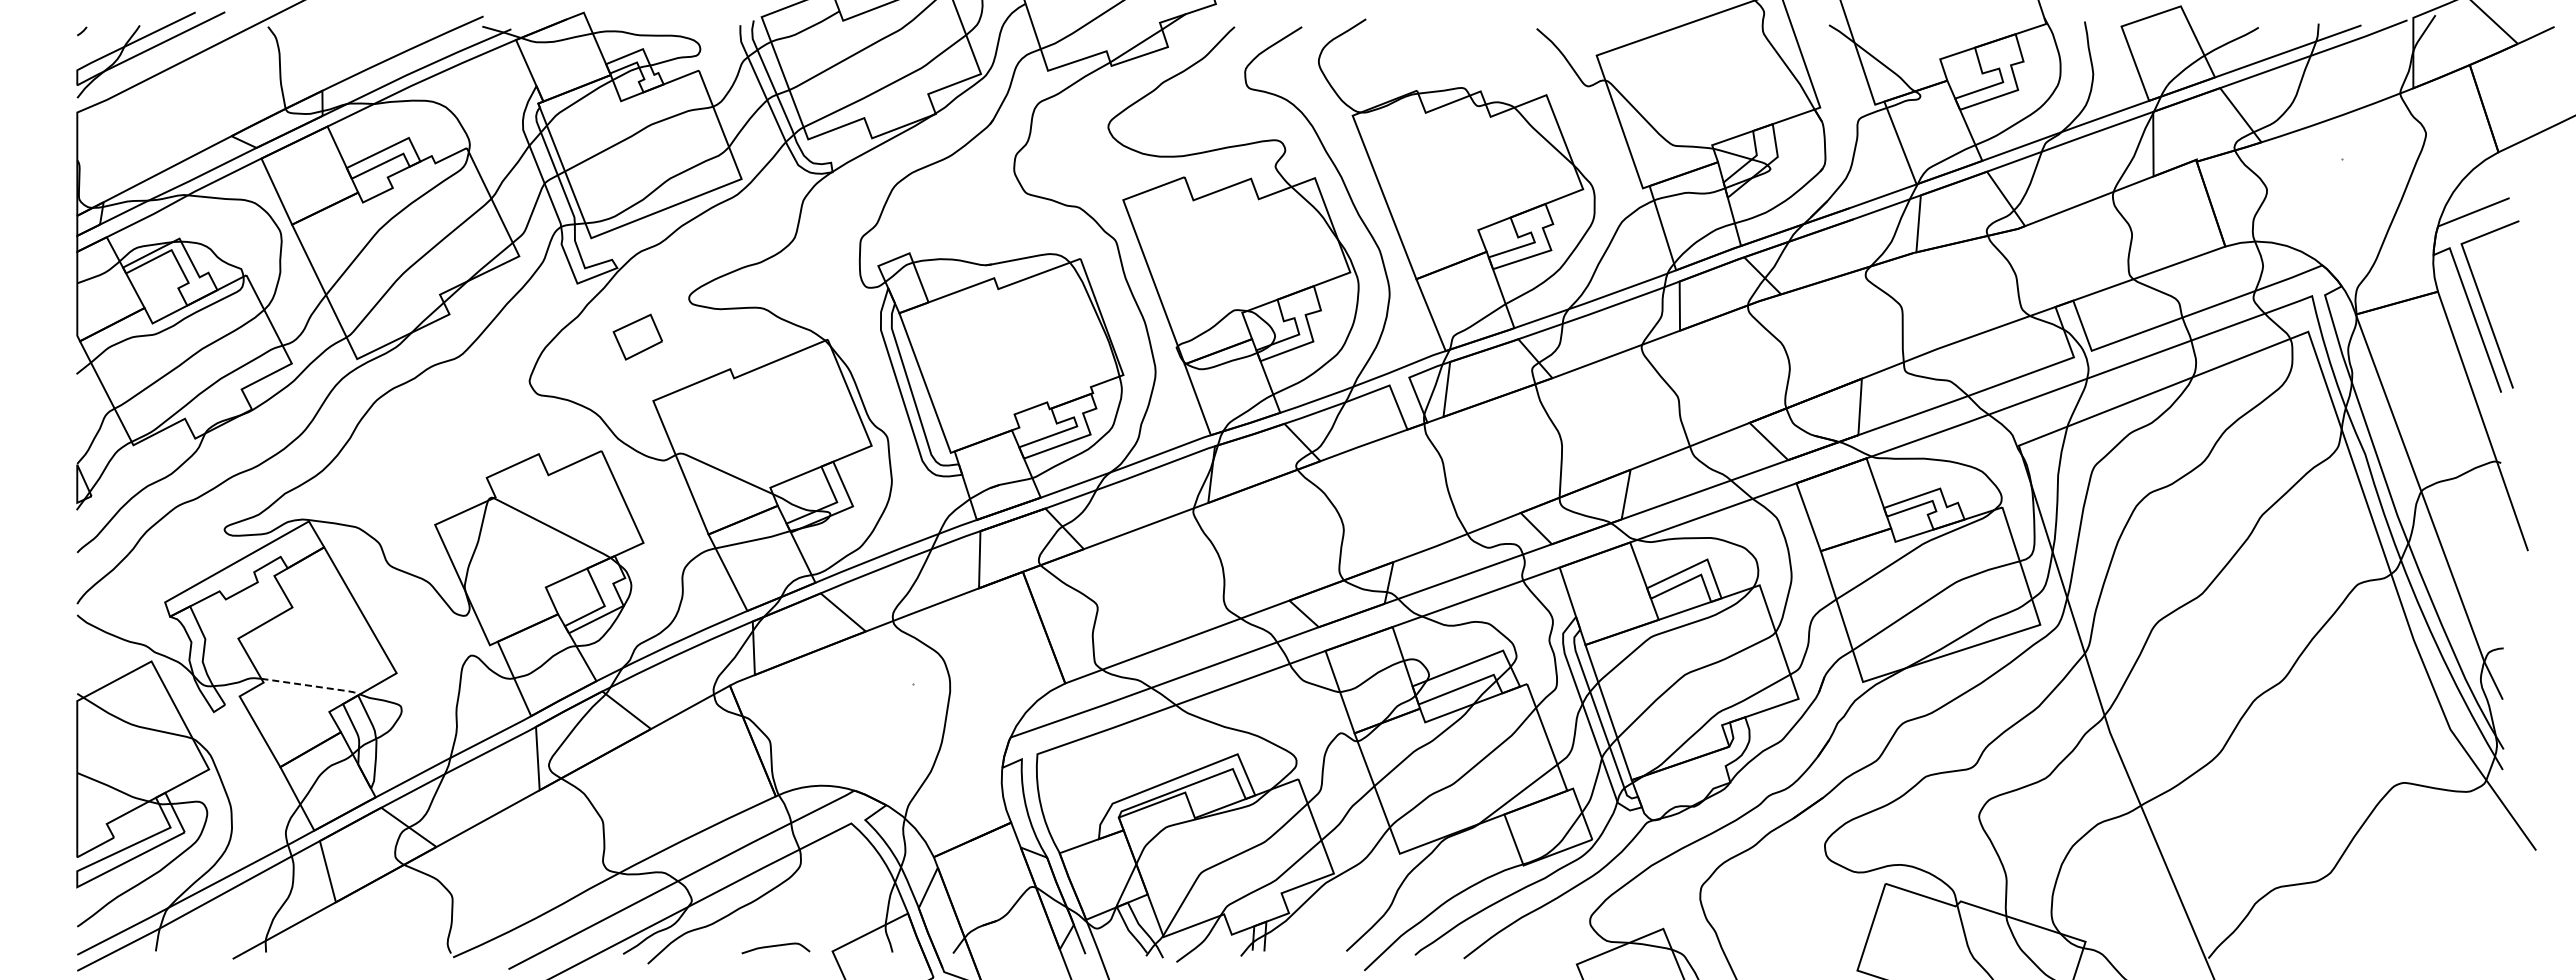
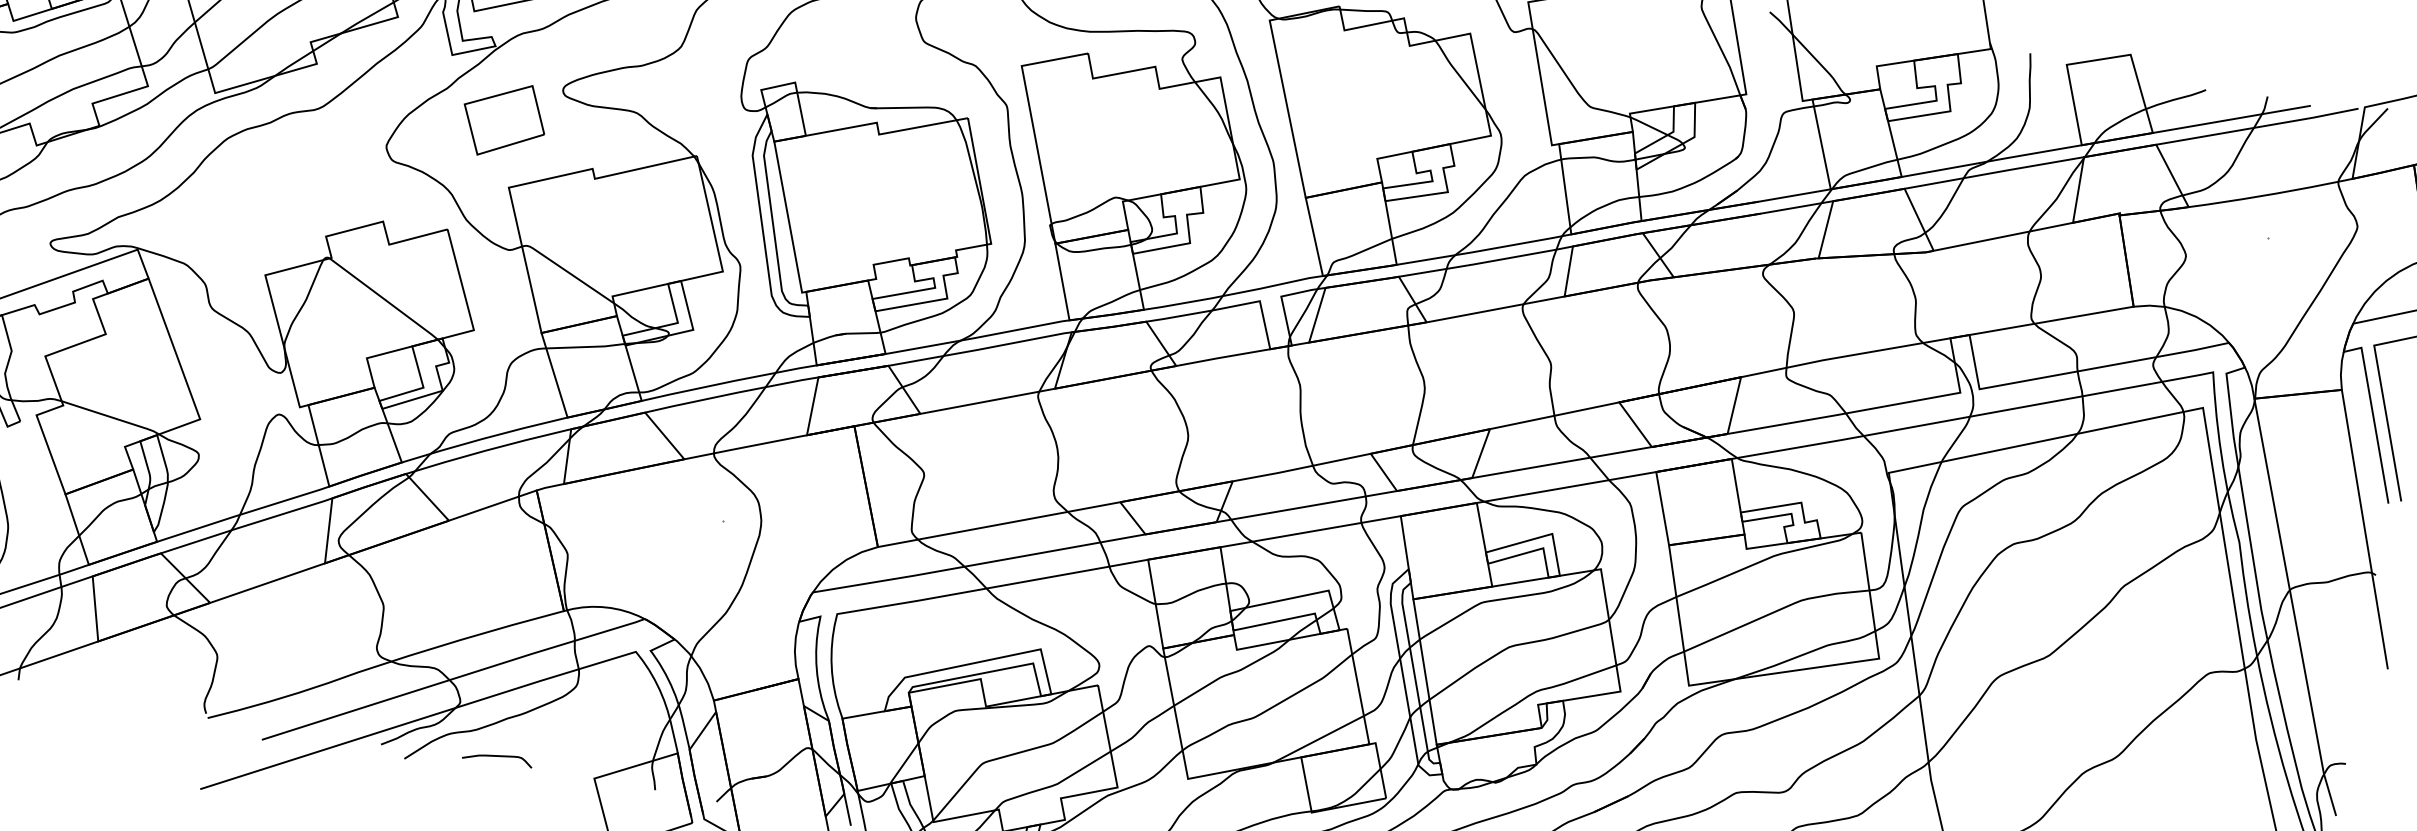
part: (637, 336) -> (504, 119), size x1.67
line: (312, 686) -> (112, 418), dashed -> solid
curve: (775, 946) -> (497, 756), moved

